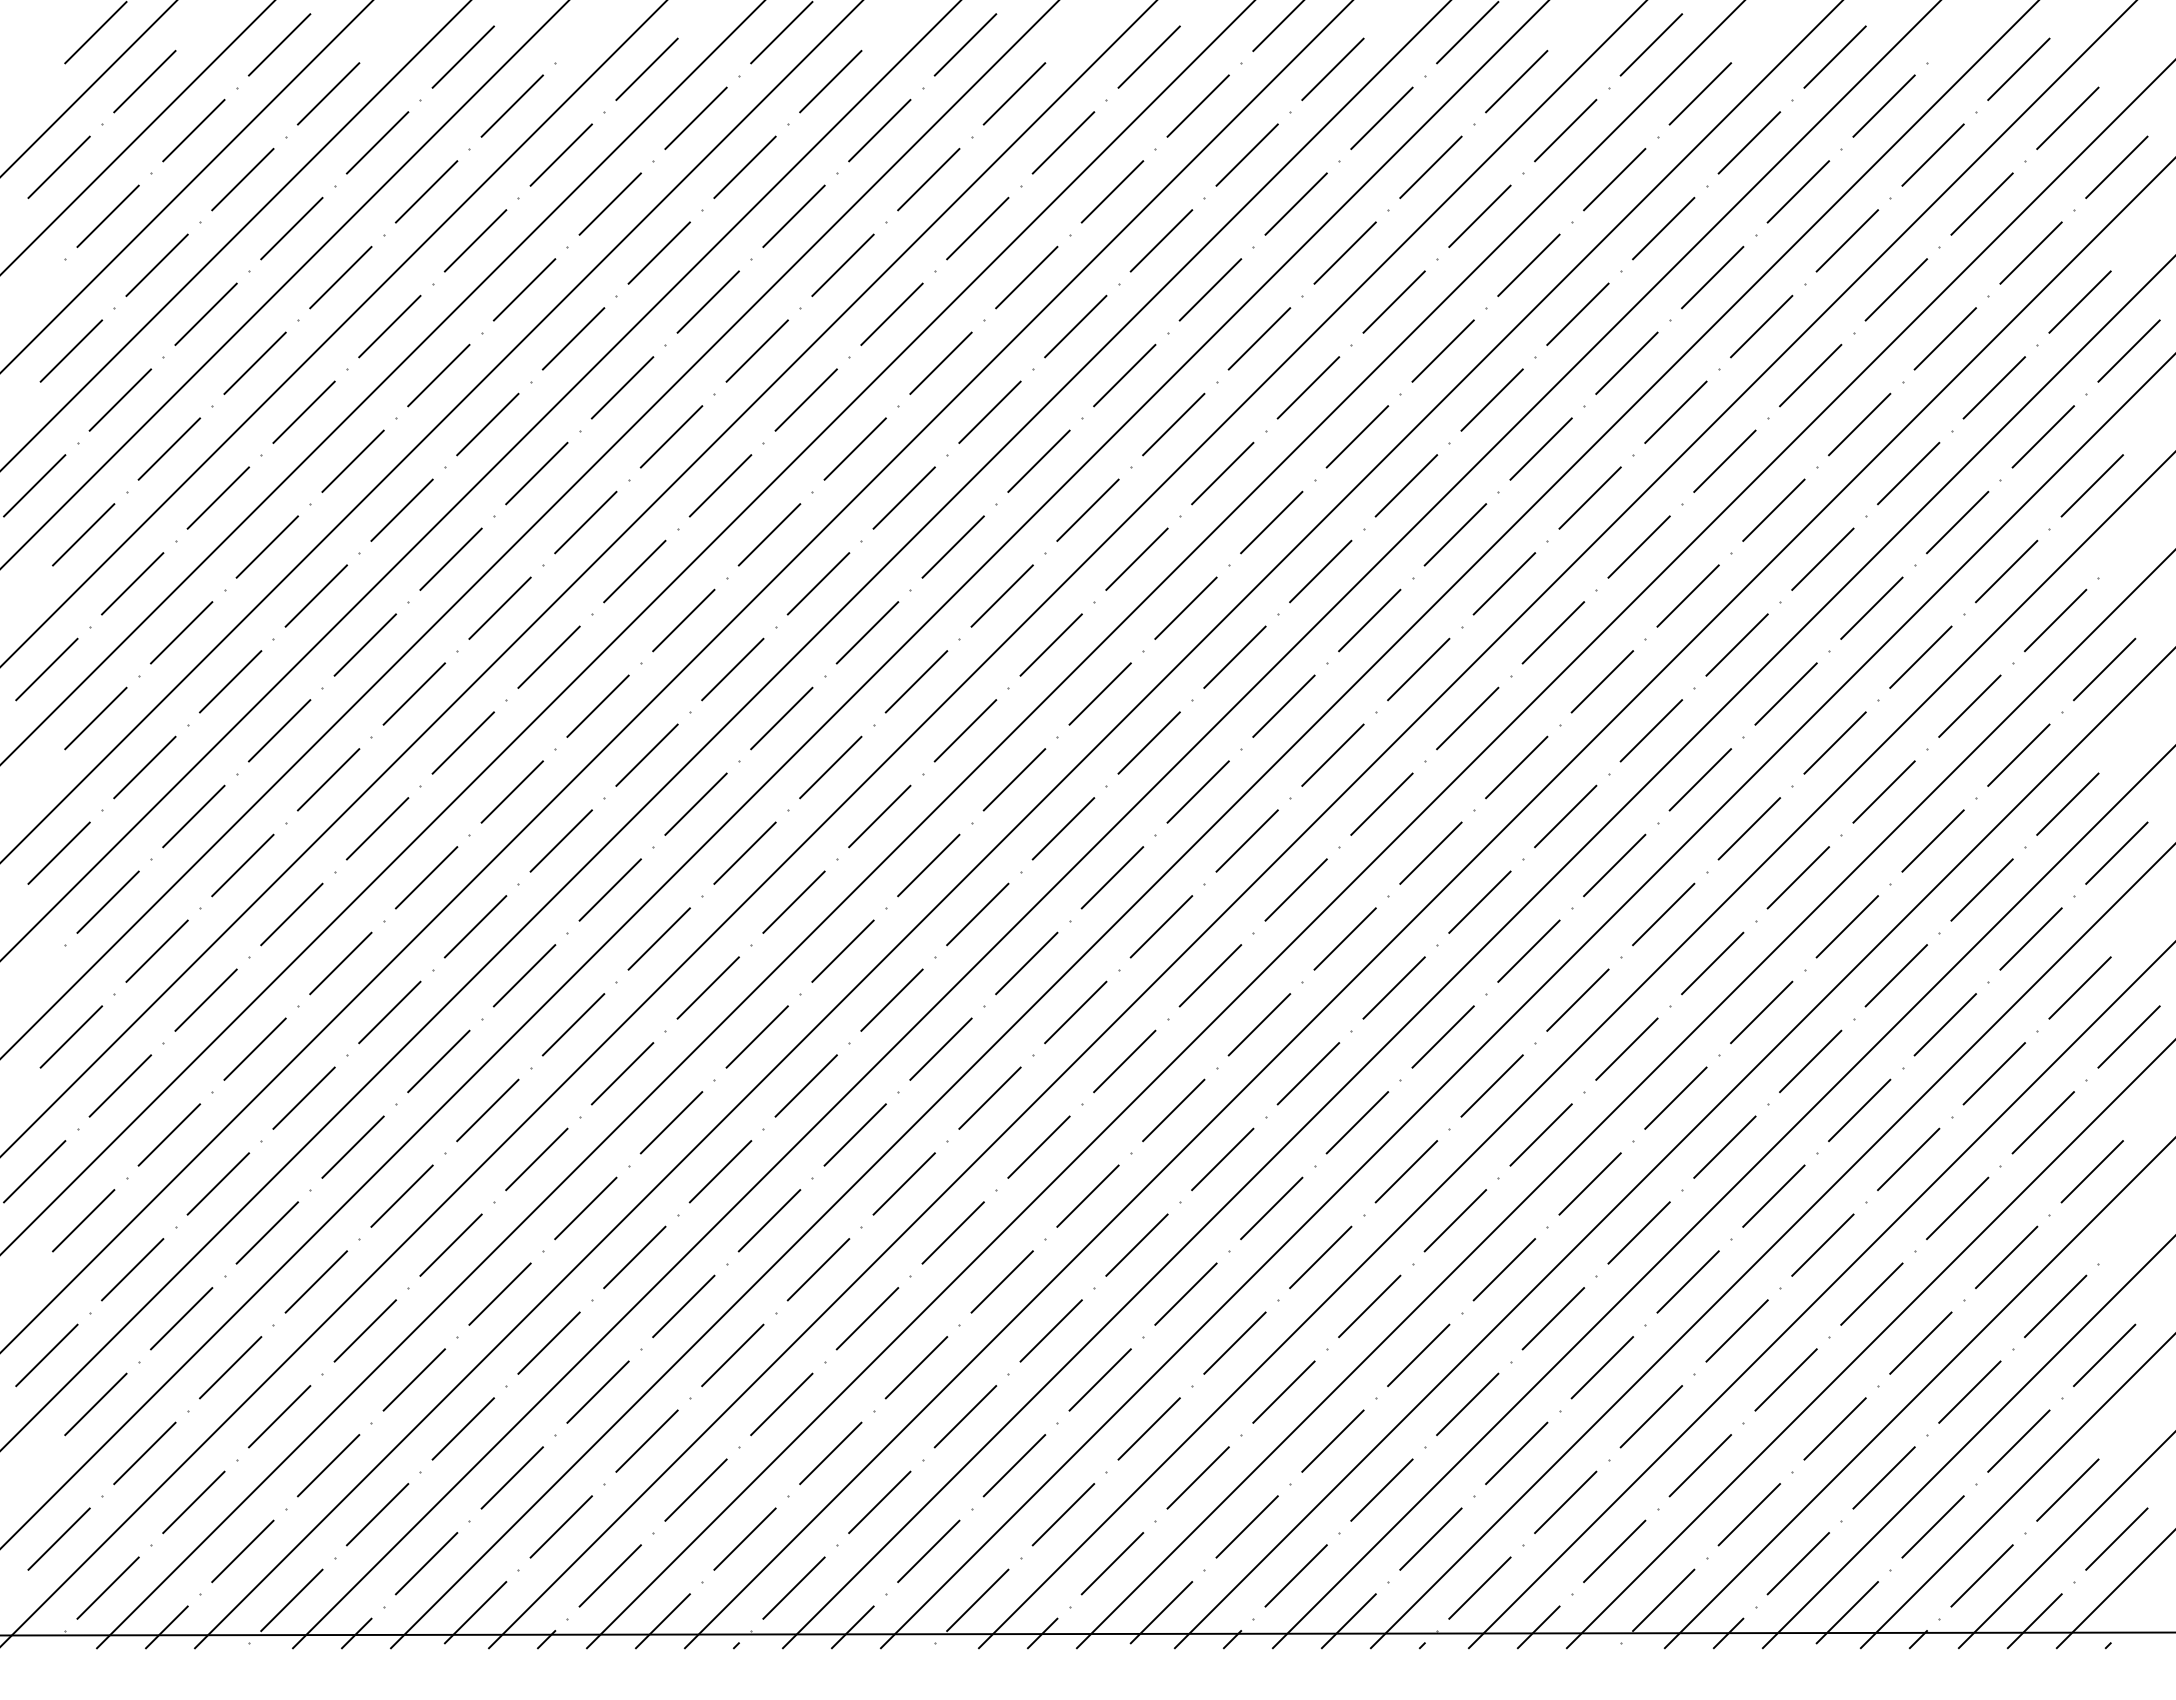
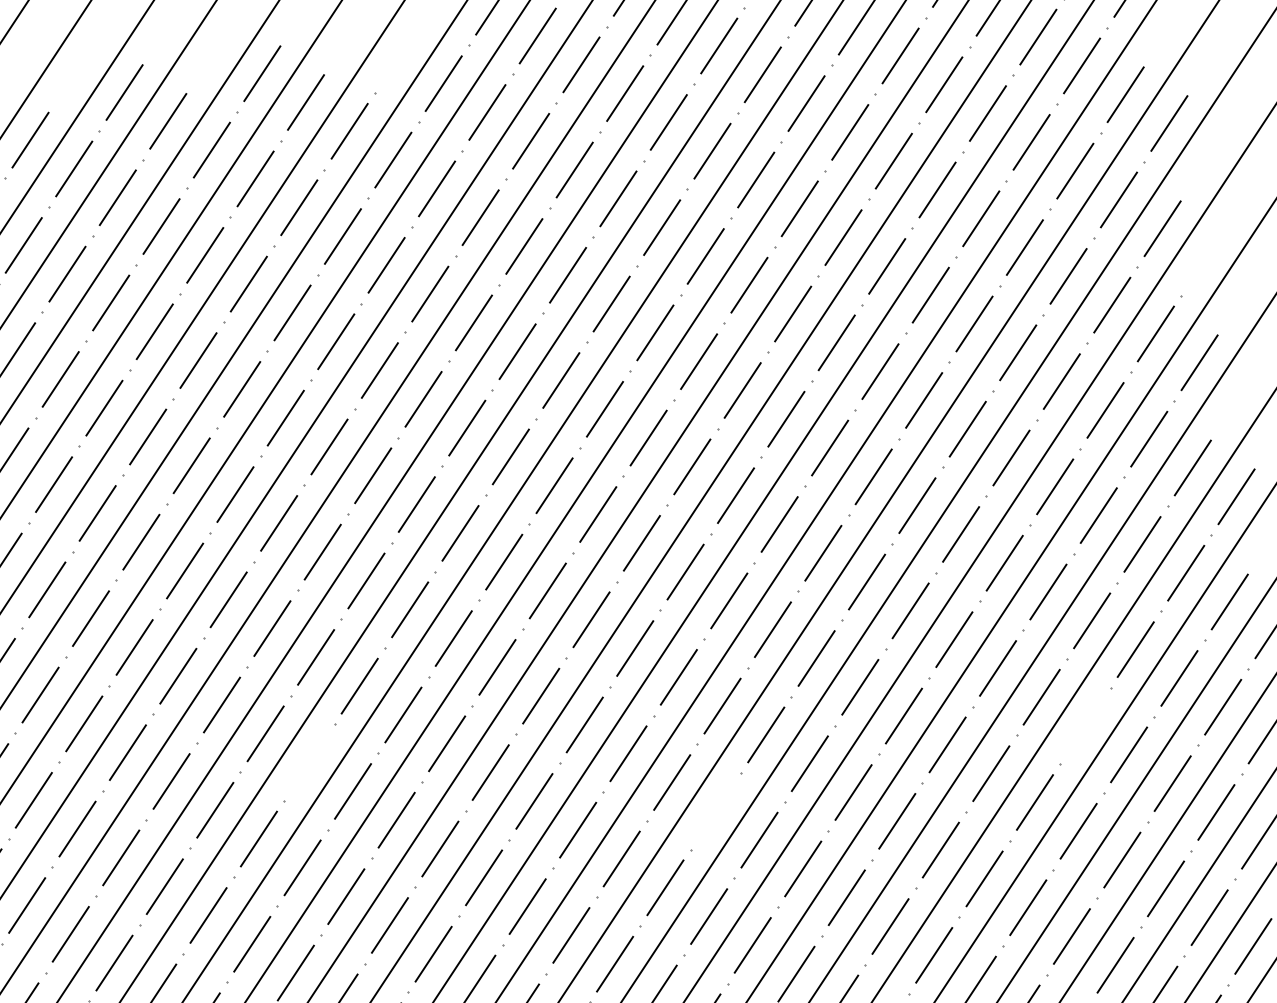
line: (1148, 56) -> (399, 54), removed
line: (842, 950) -> (308, 762), removed
line: (1859, 1110) -> (1085, 726), removed
line: (1357, 1122) -> (715, 811), removed

